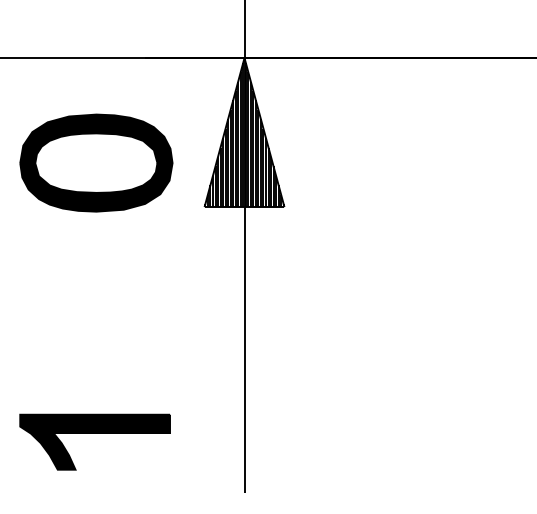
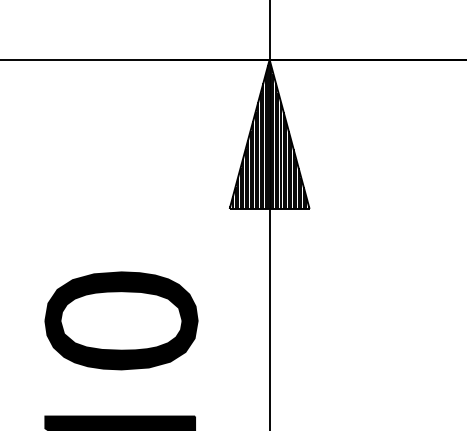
part: (96, 162) -> (121, 320), moved

